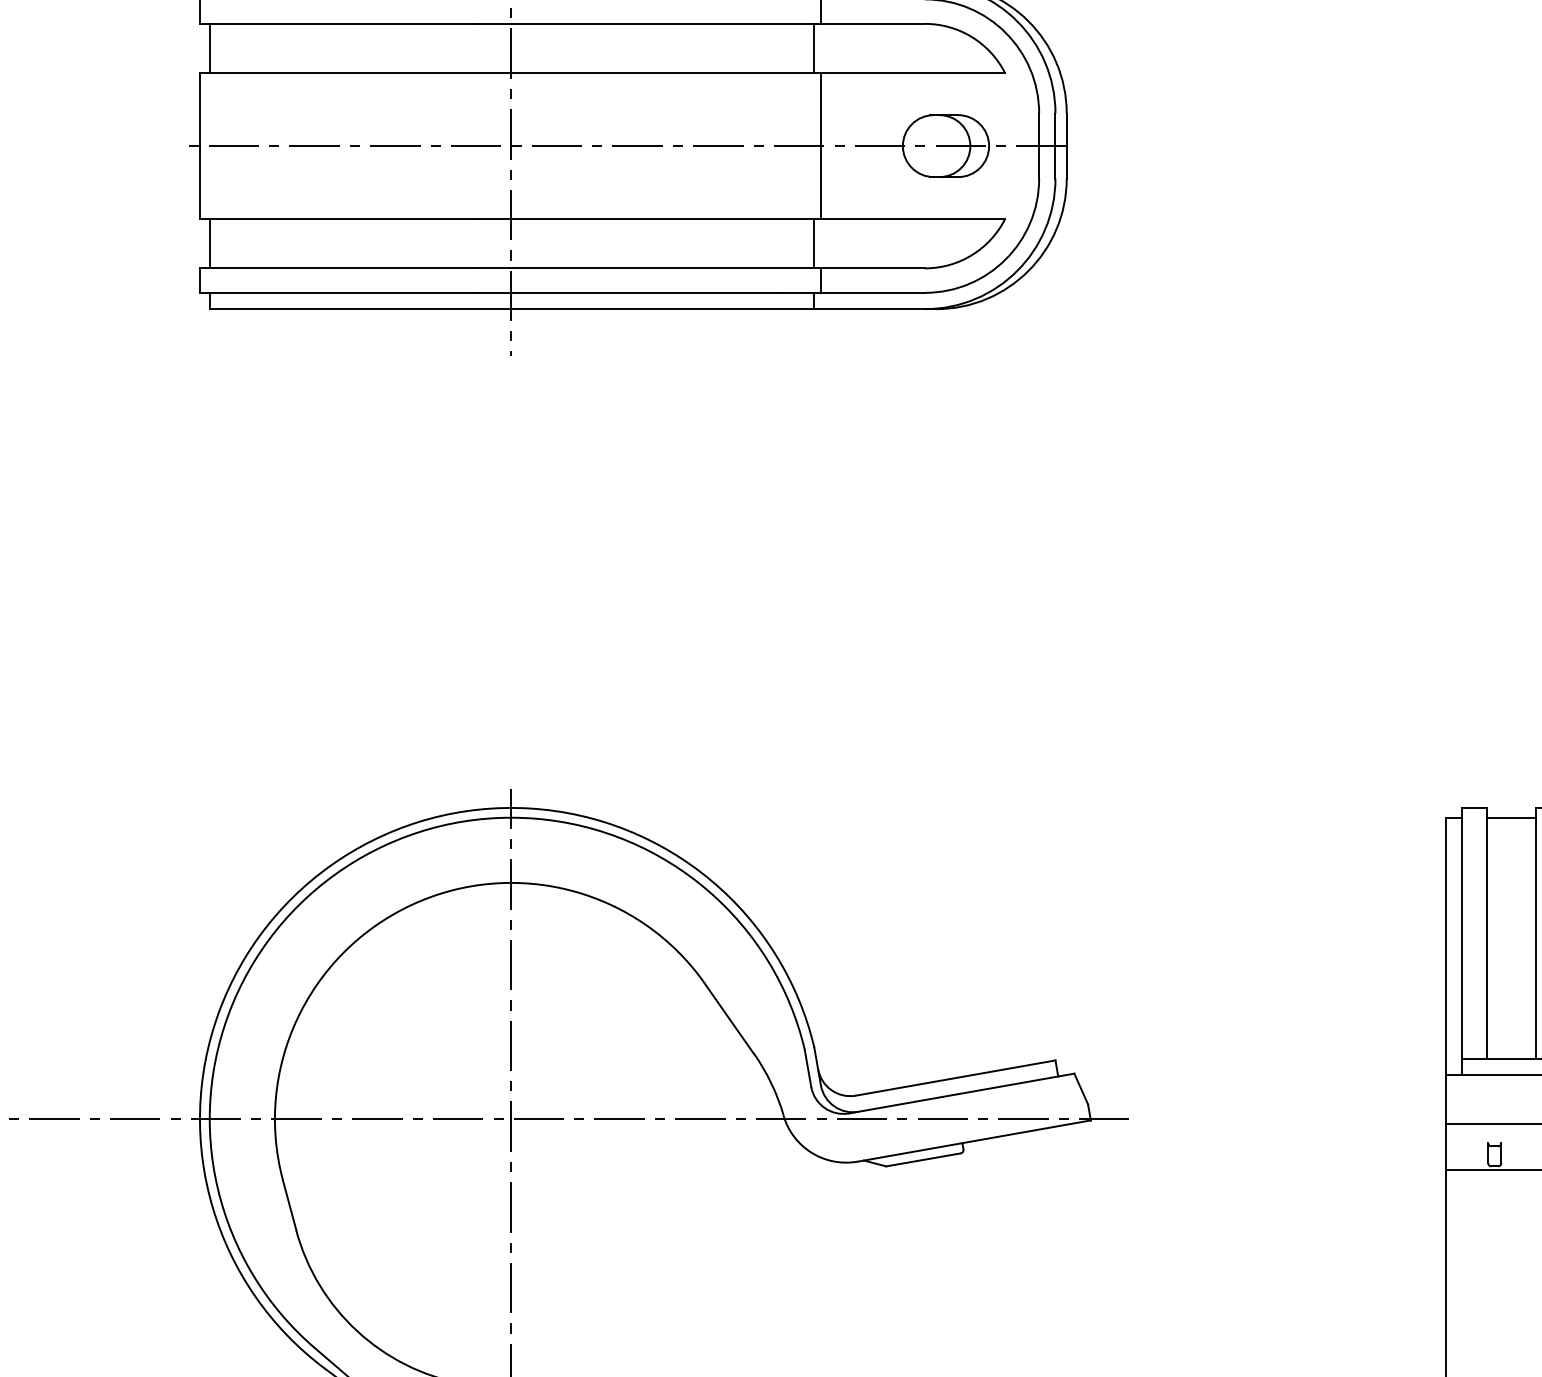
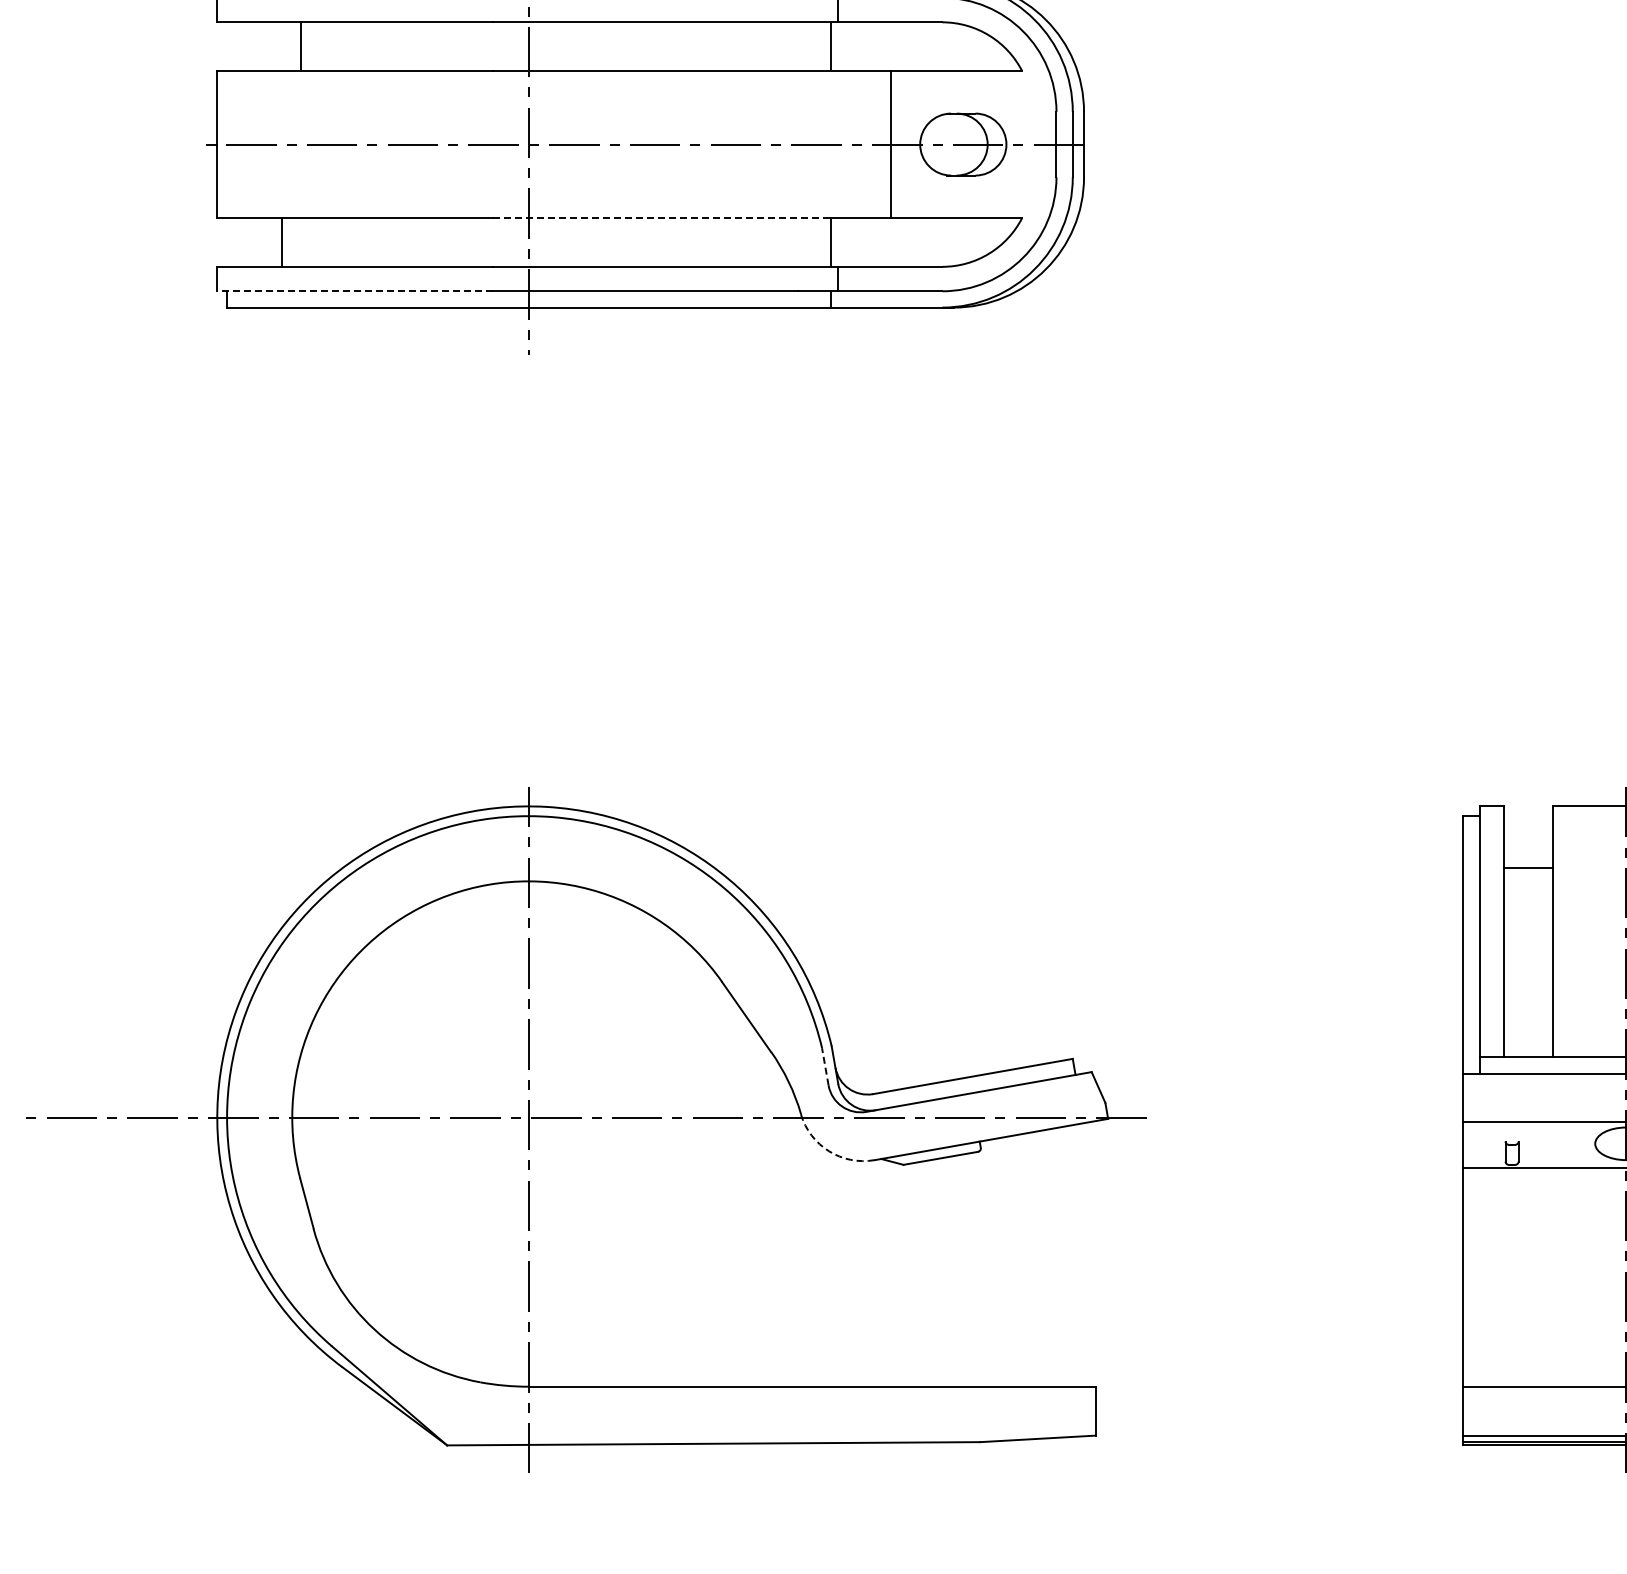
line: (210, 48) -> (301, 46), moved
line: (821, 146) -> (891, 144), moved
line: (645, 219) -> (662, 217), solid -> dashed
line: (210, 243) -> (282, 241), moved
line: (338, 293) -> (355, 291), solid -> dashed
line: (1510, 818) -> (1527, 868), moved
line: (808, 1068) -> (825, 1066), solid -> dashed
arc: (812, 1153) -> (829, 1151), solid -> dashed

